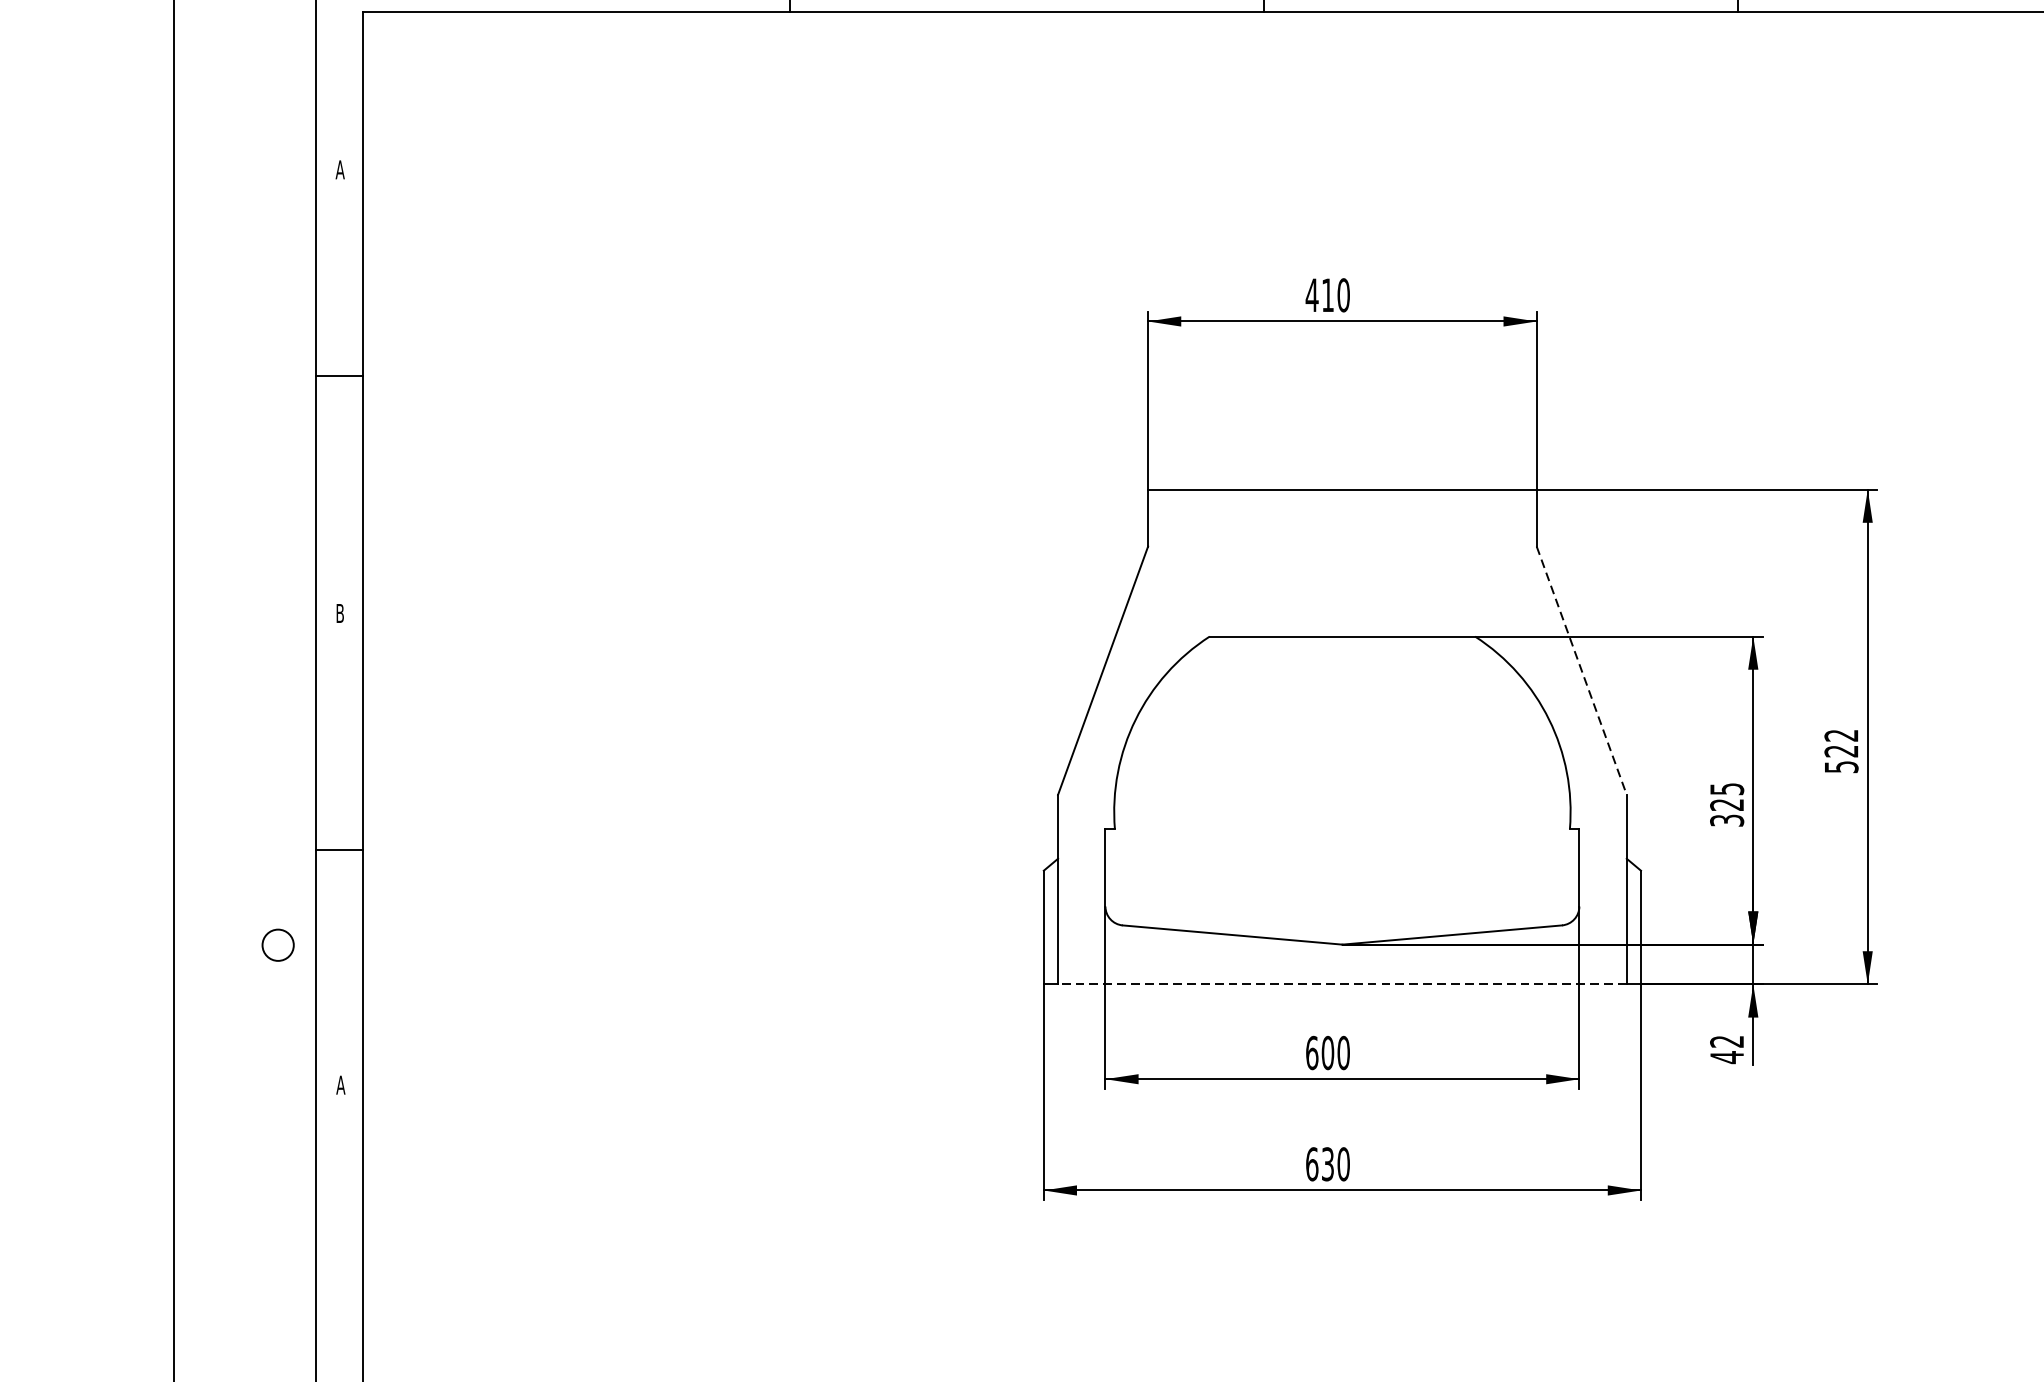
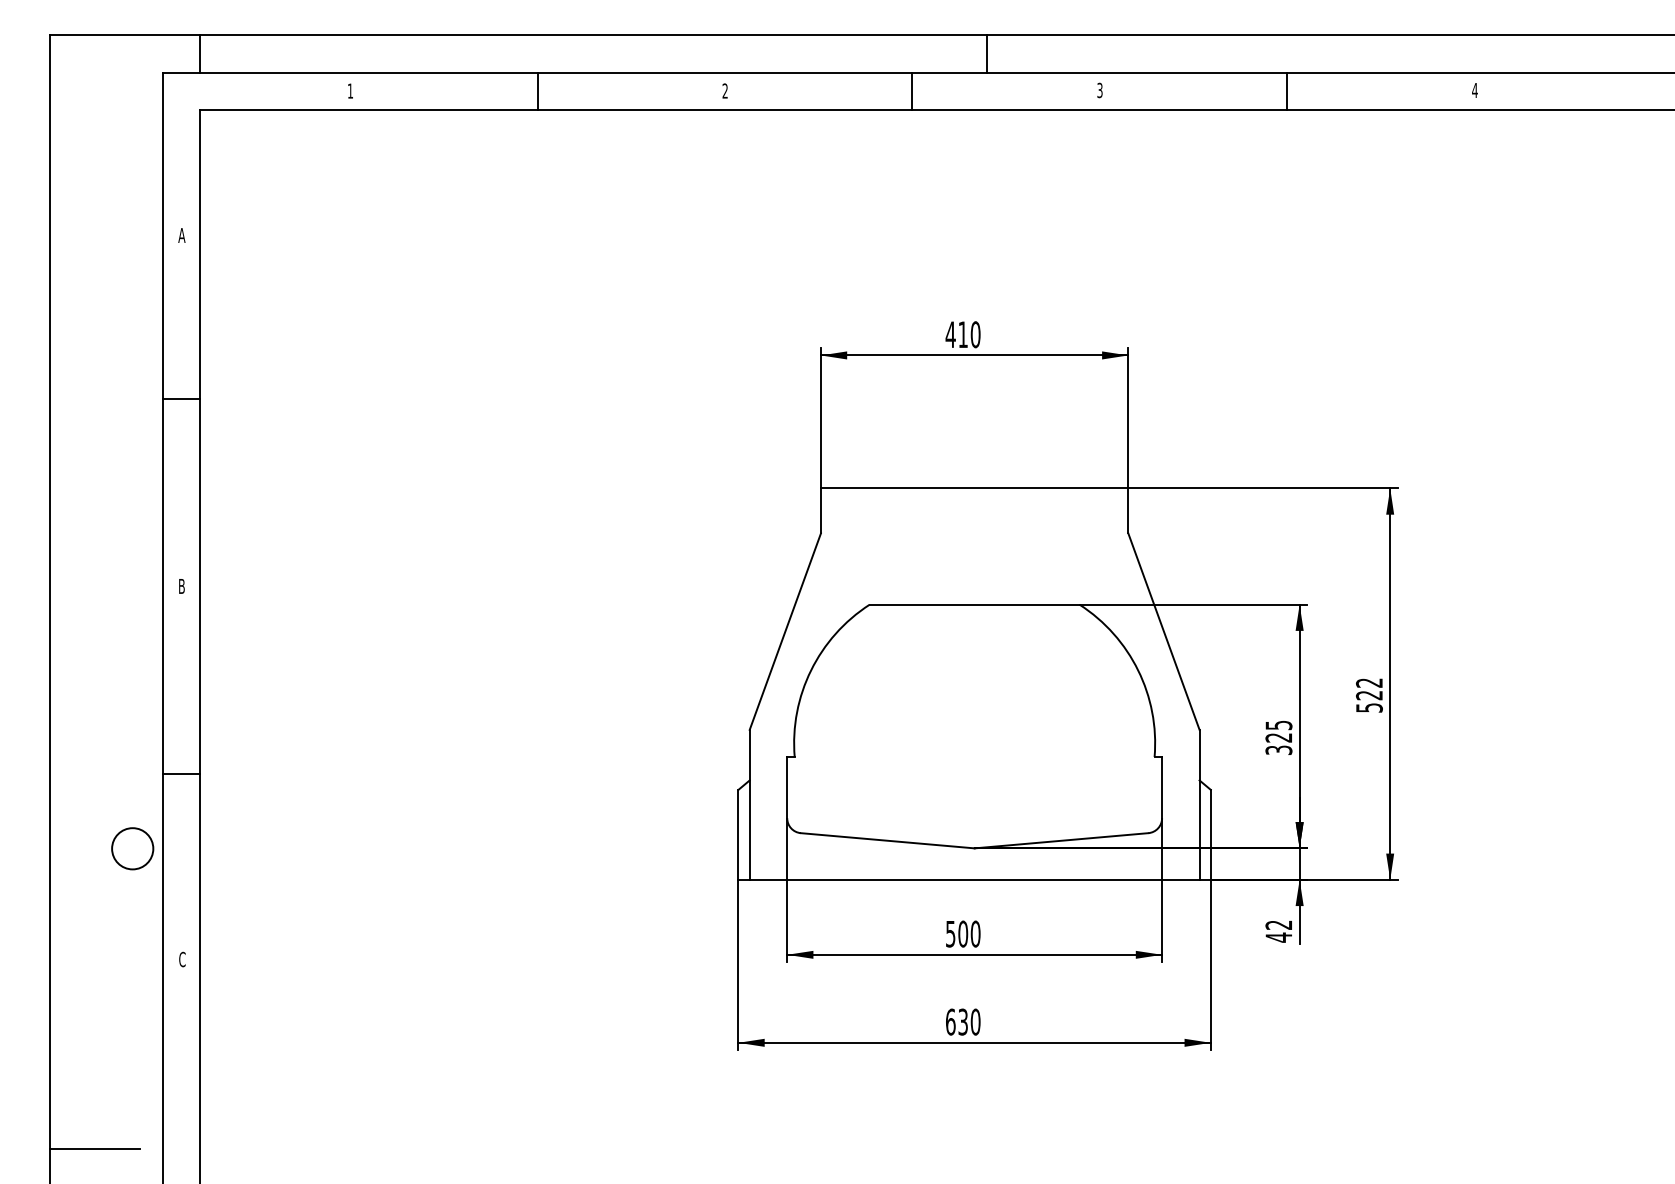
line: (1582, 671) -> (1164, 632), dashed -> solid
circle: (277, 944) -> (132, 848), size x1.67
line: (1342, 983) -> (974, 879), dashed -> solid
text: (1311, 1052) -> (950, 933), 600 -> 500
text: (339, 1085) -> (181, 959), A -> C
line: (230, 1324) -> (95, 1148), added

